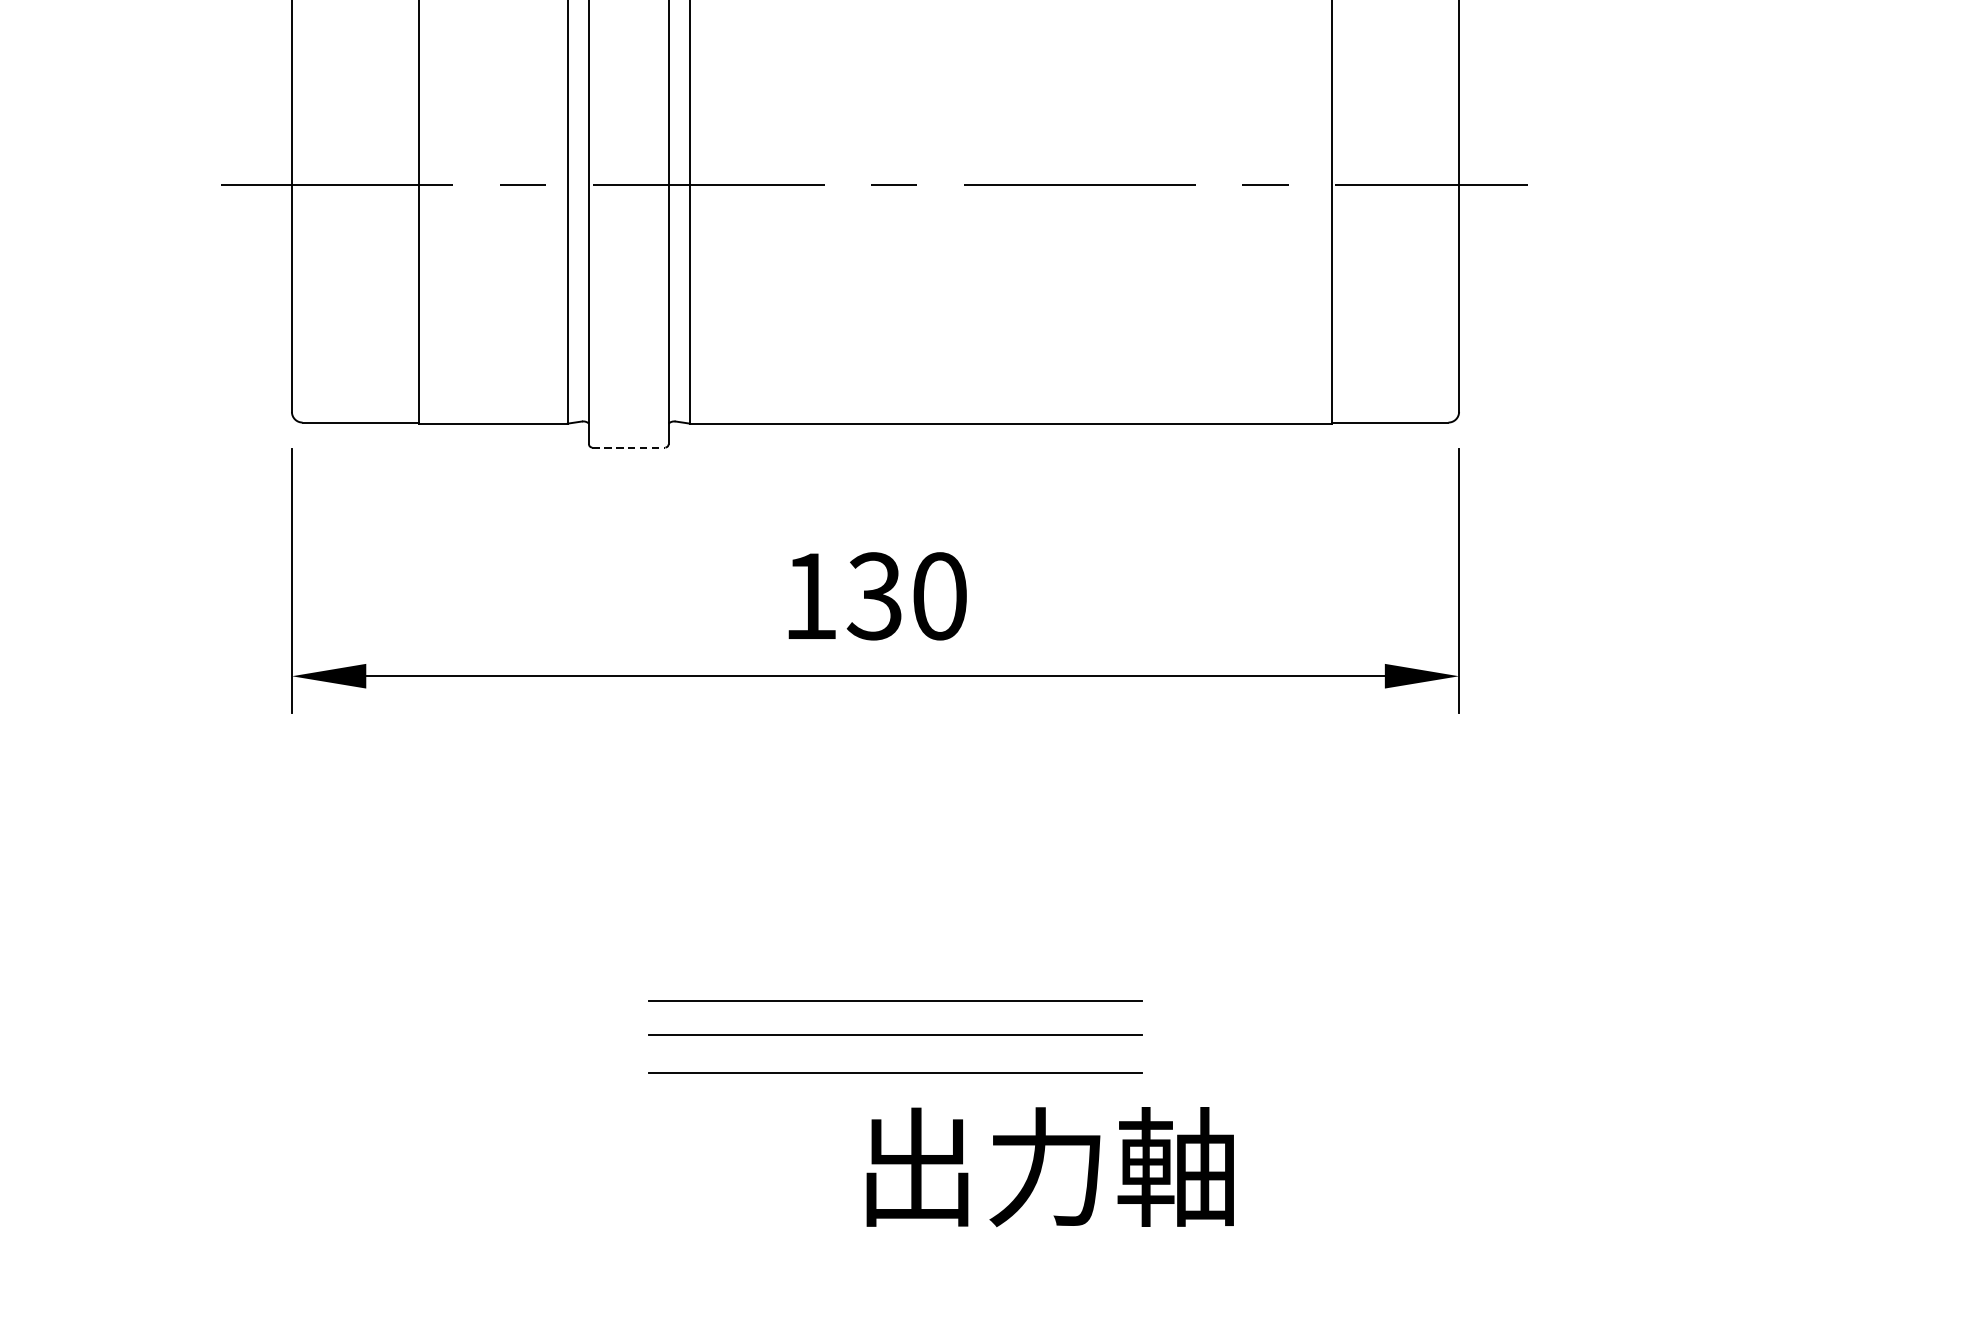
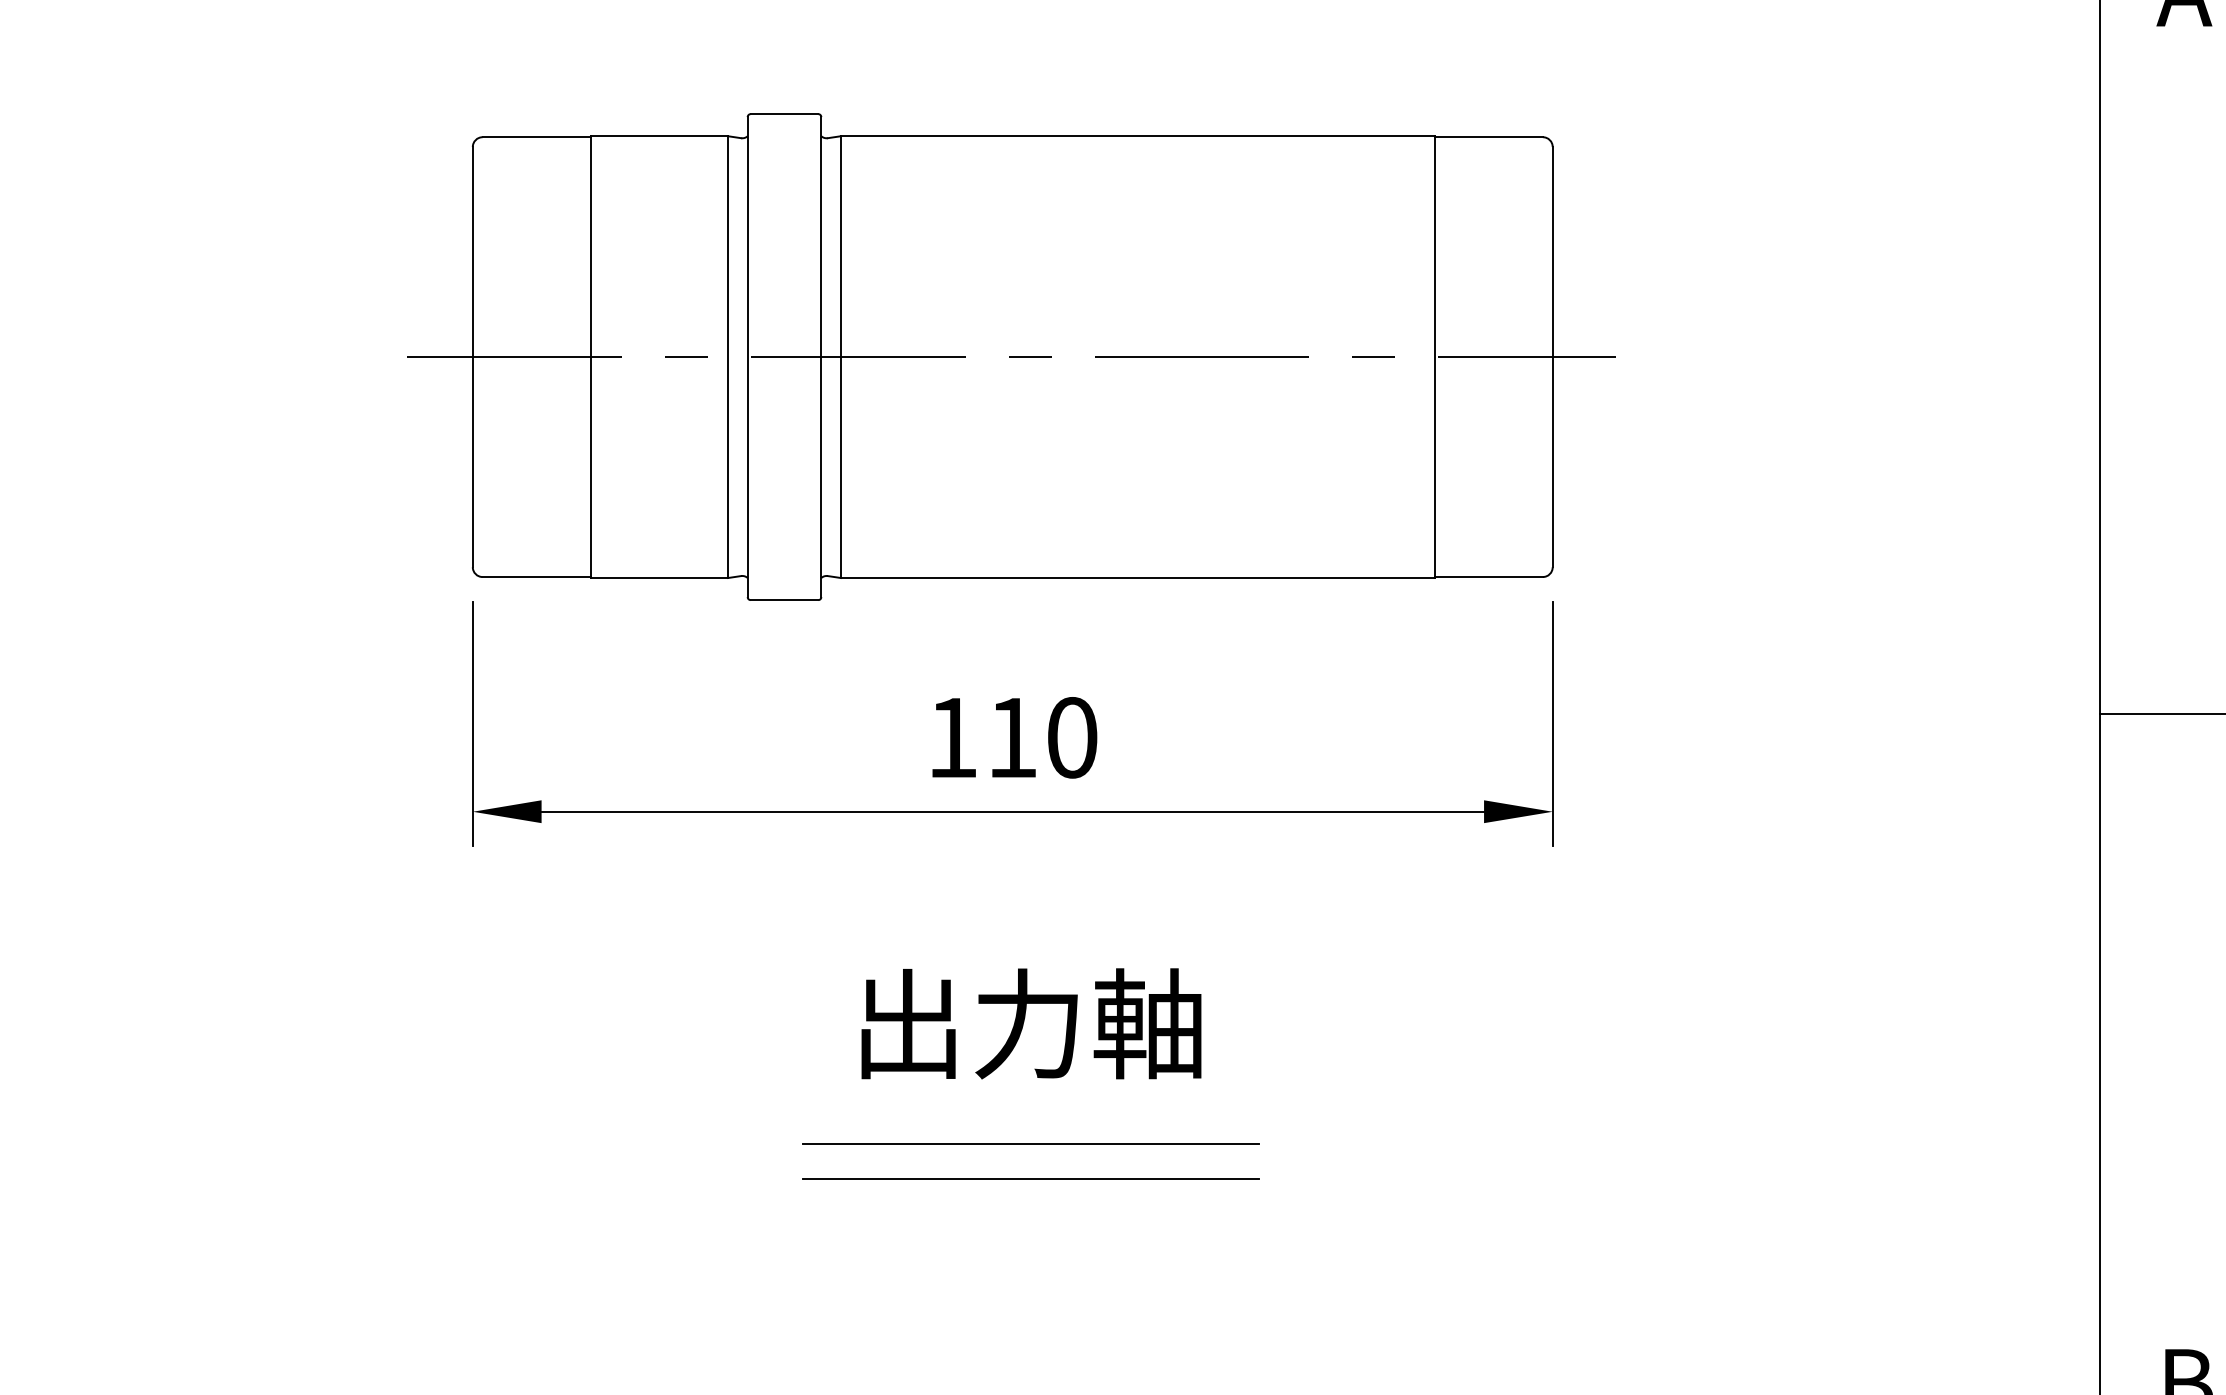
line: (628, 447) -> (784, 600), dashed -> solid
text: (874, 595) -> (1011, 737), 130 -> 110
line: (894, 1000) -> (1030, 1111), removed
text: (1050, 1166) -> (1031, 1023), moved

